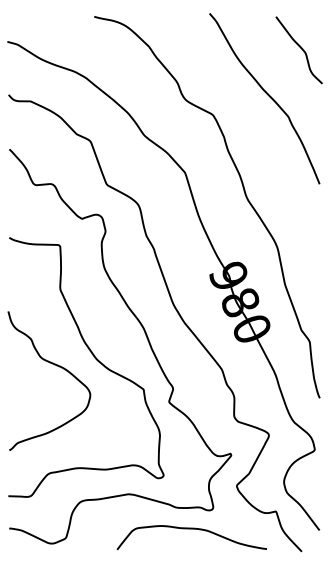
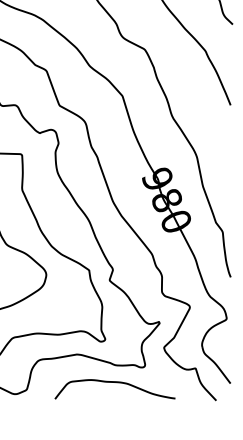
curve: (191, 529) -> (114, 382), moved

